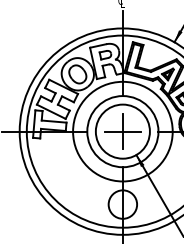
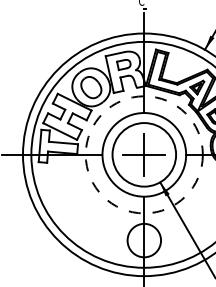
circle: (122, 131) -> (143, 154), solid -> dashed

